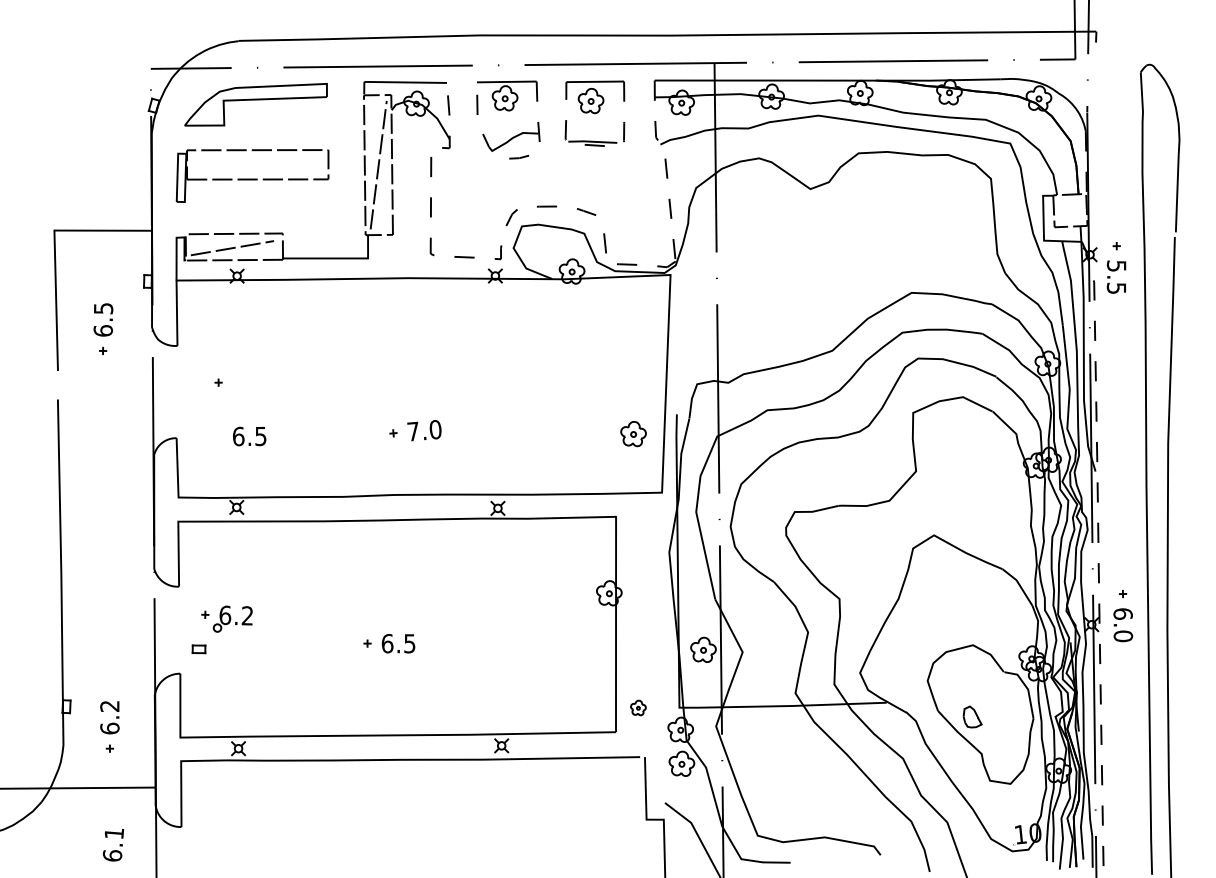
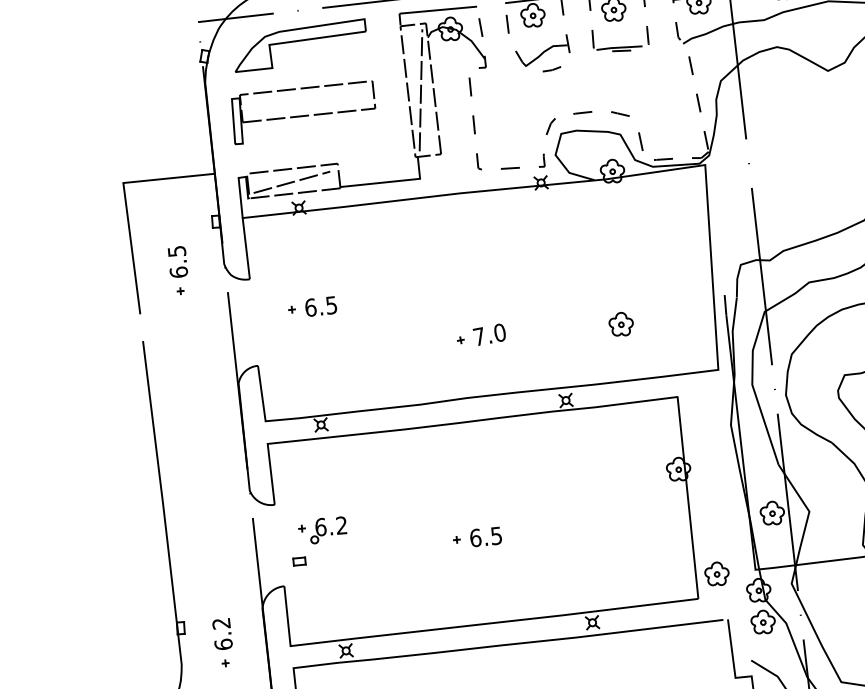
part: (633, 434) -> (621, 324), moved
text: (249, 436) -> (320, 306), moved
part: (638, 707) -> (717, 573), size x1.67

